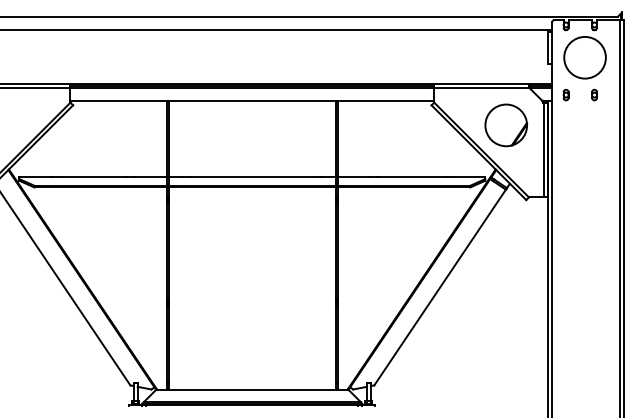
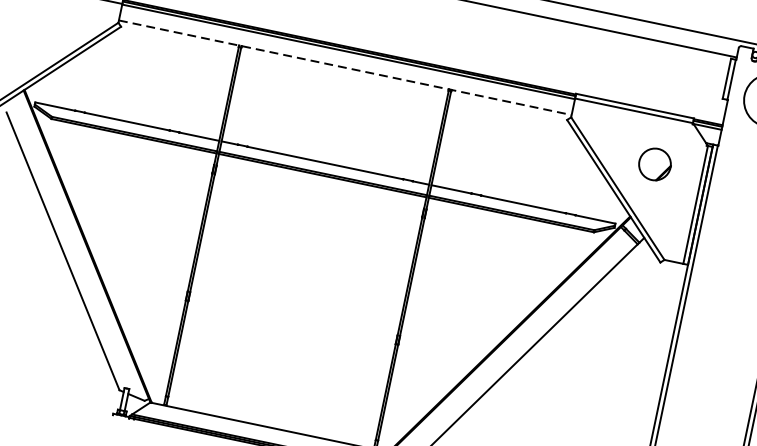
part: (565, 94) -> (736, 141), removed
line: (252, 100) -> (345, 67), solid -> dashed
part: (506, 125) -> (655, 164), size x0.6

